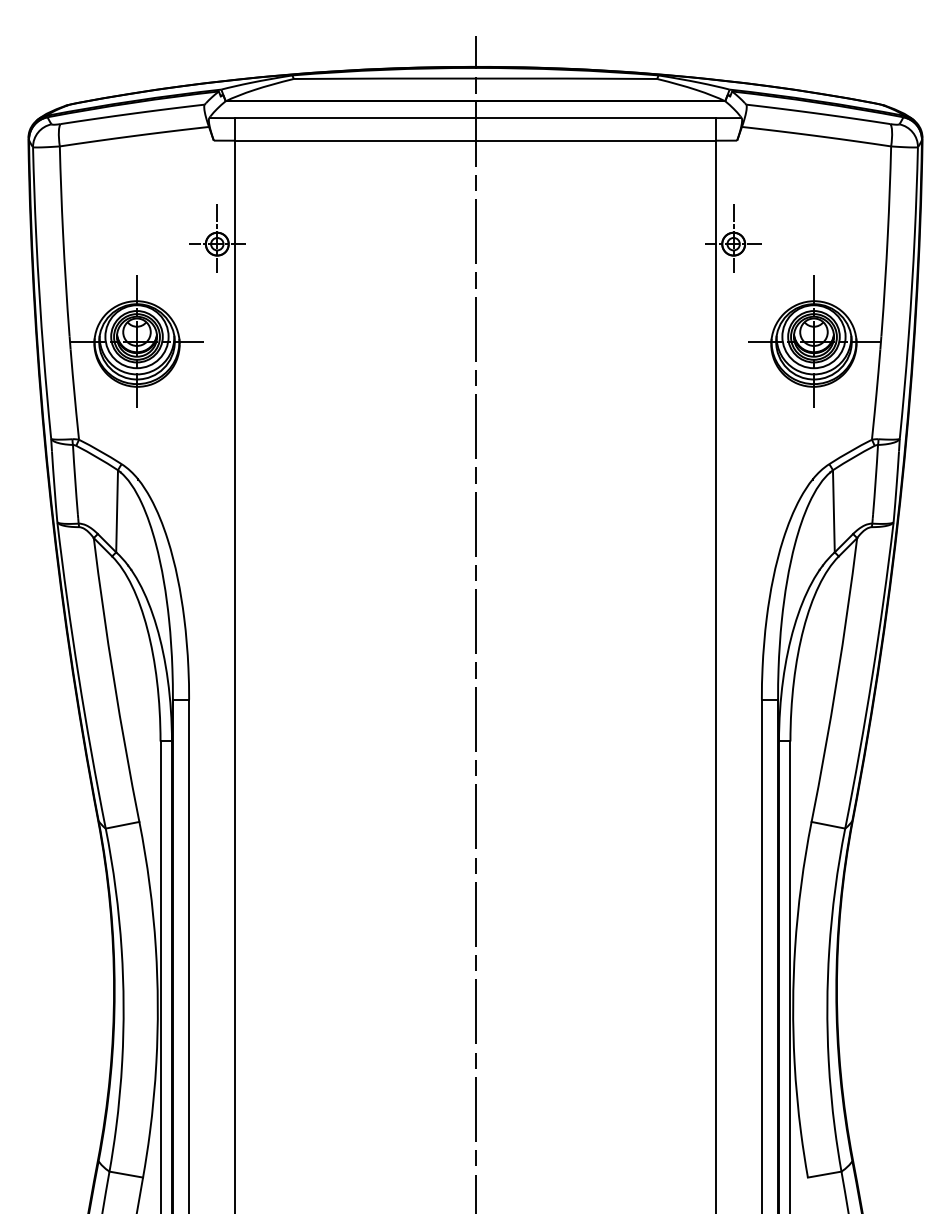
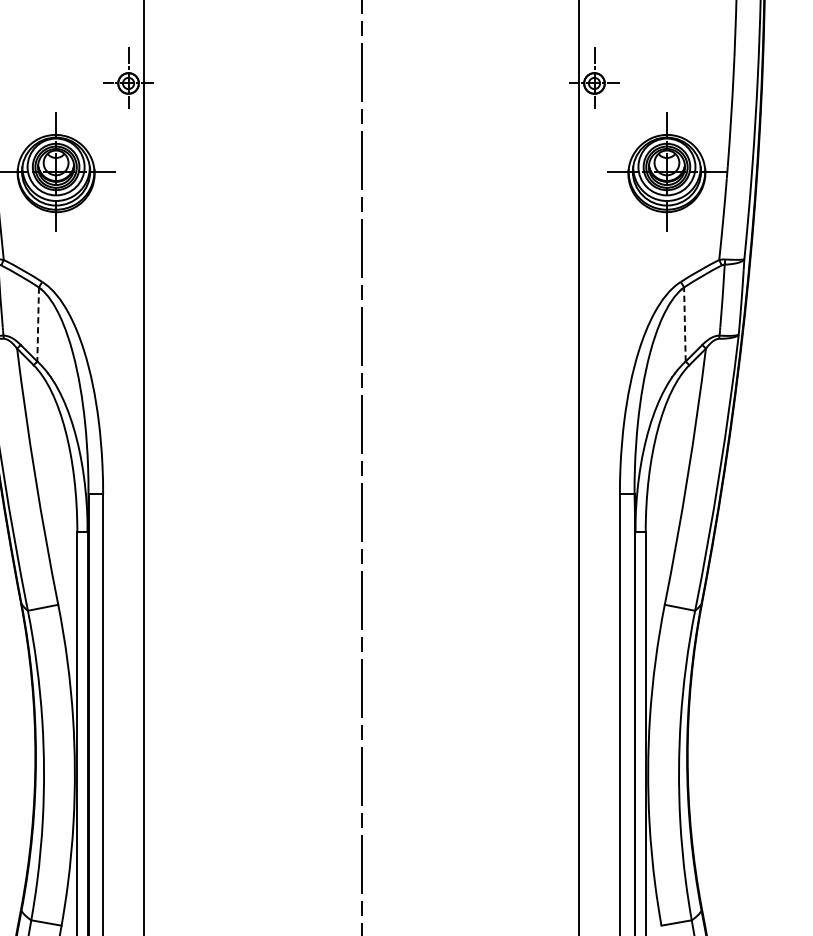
line: (833, 510) -> (684, 323), solid -> dashed
line: (117, 511) -> (38, 324), solid -> dashed

